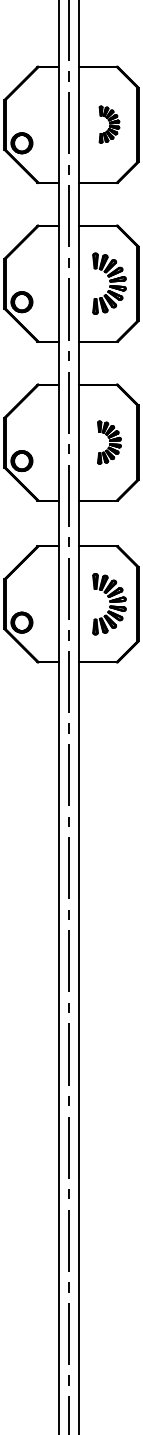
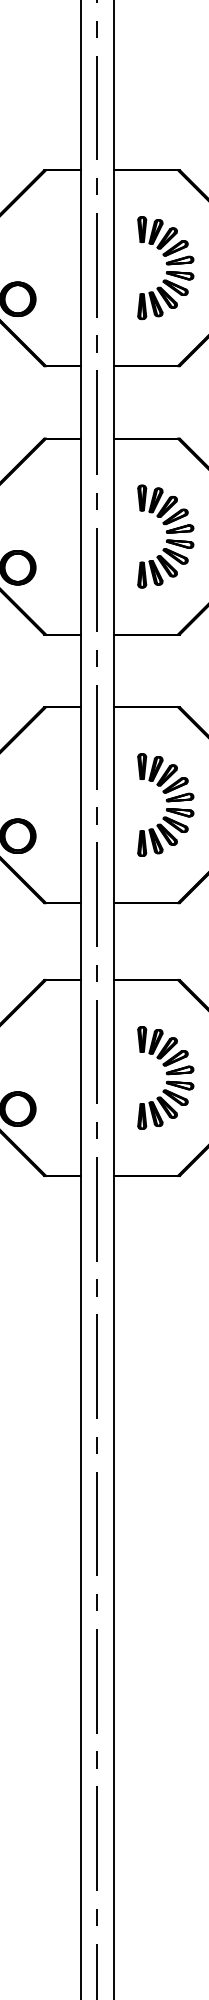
part: (109, 124) -> (165, 267), size x1.67
part: (109, 442) -> (165, 804), size x1.43

